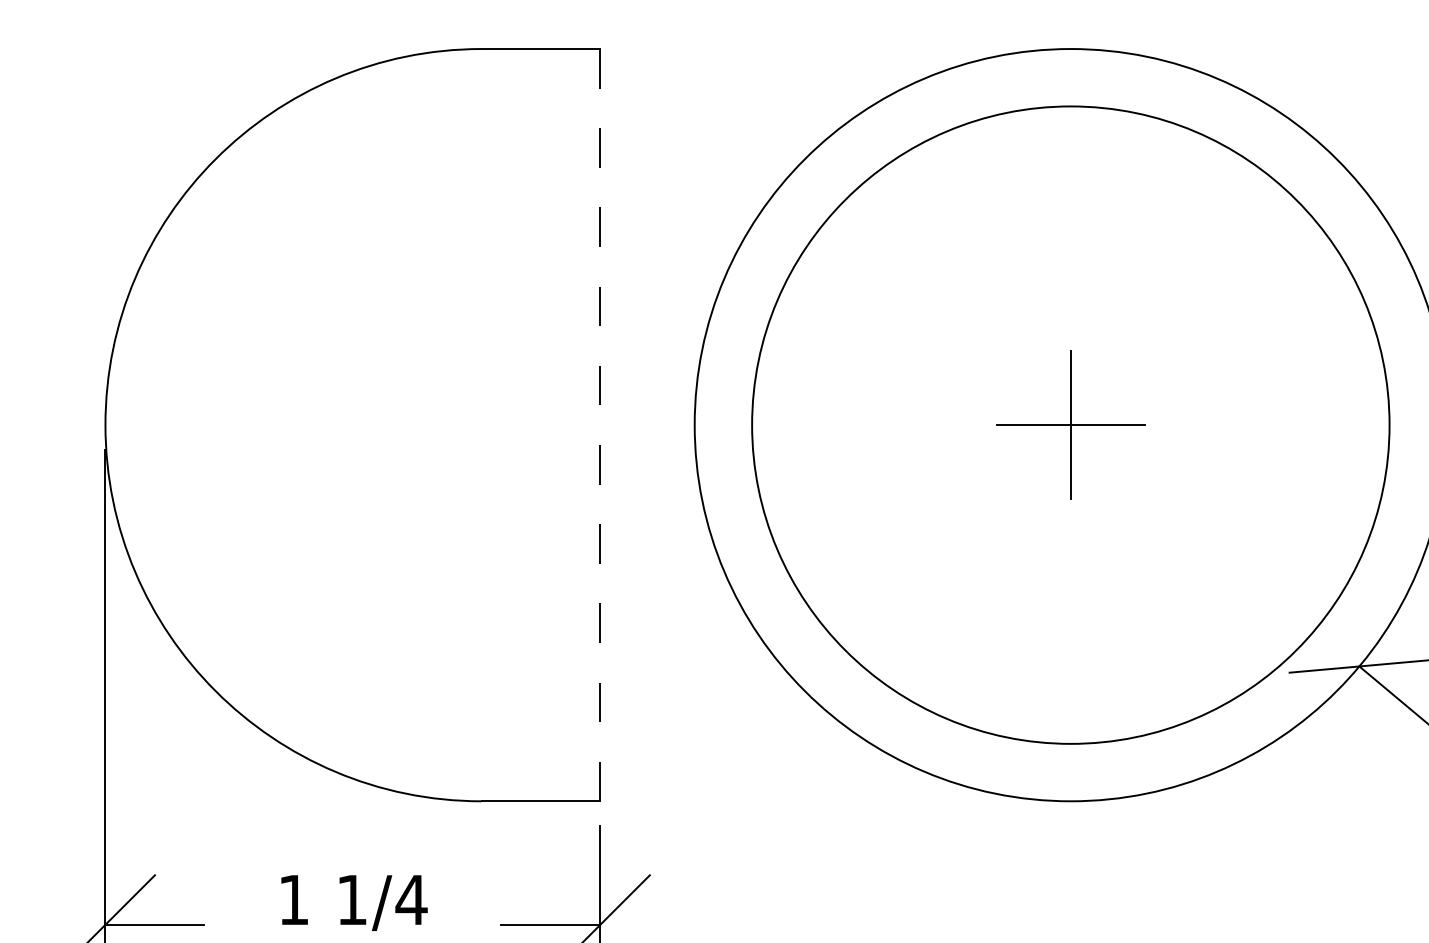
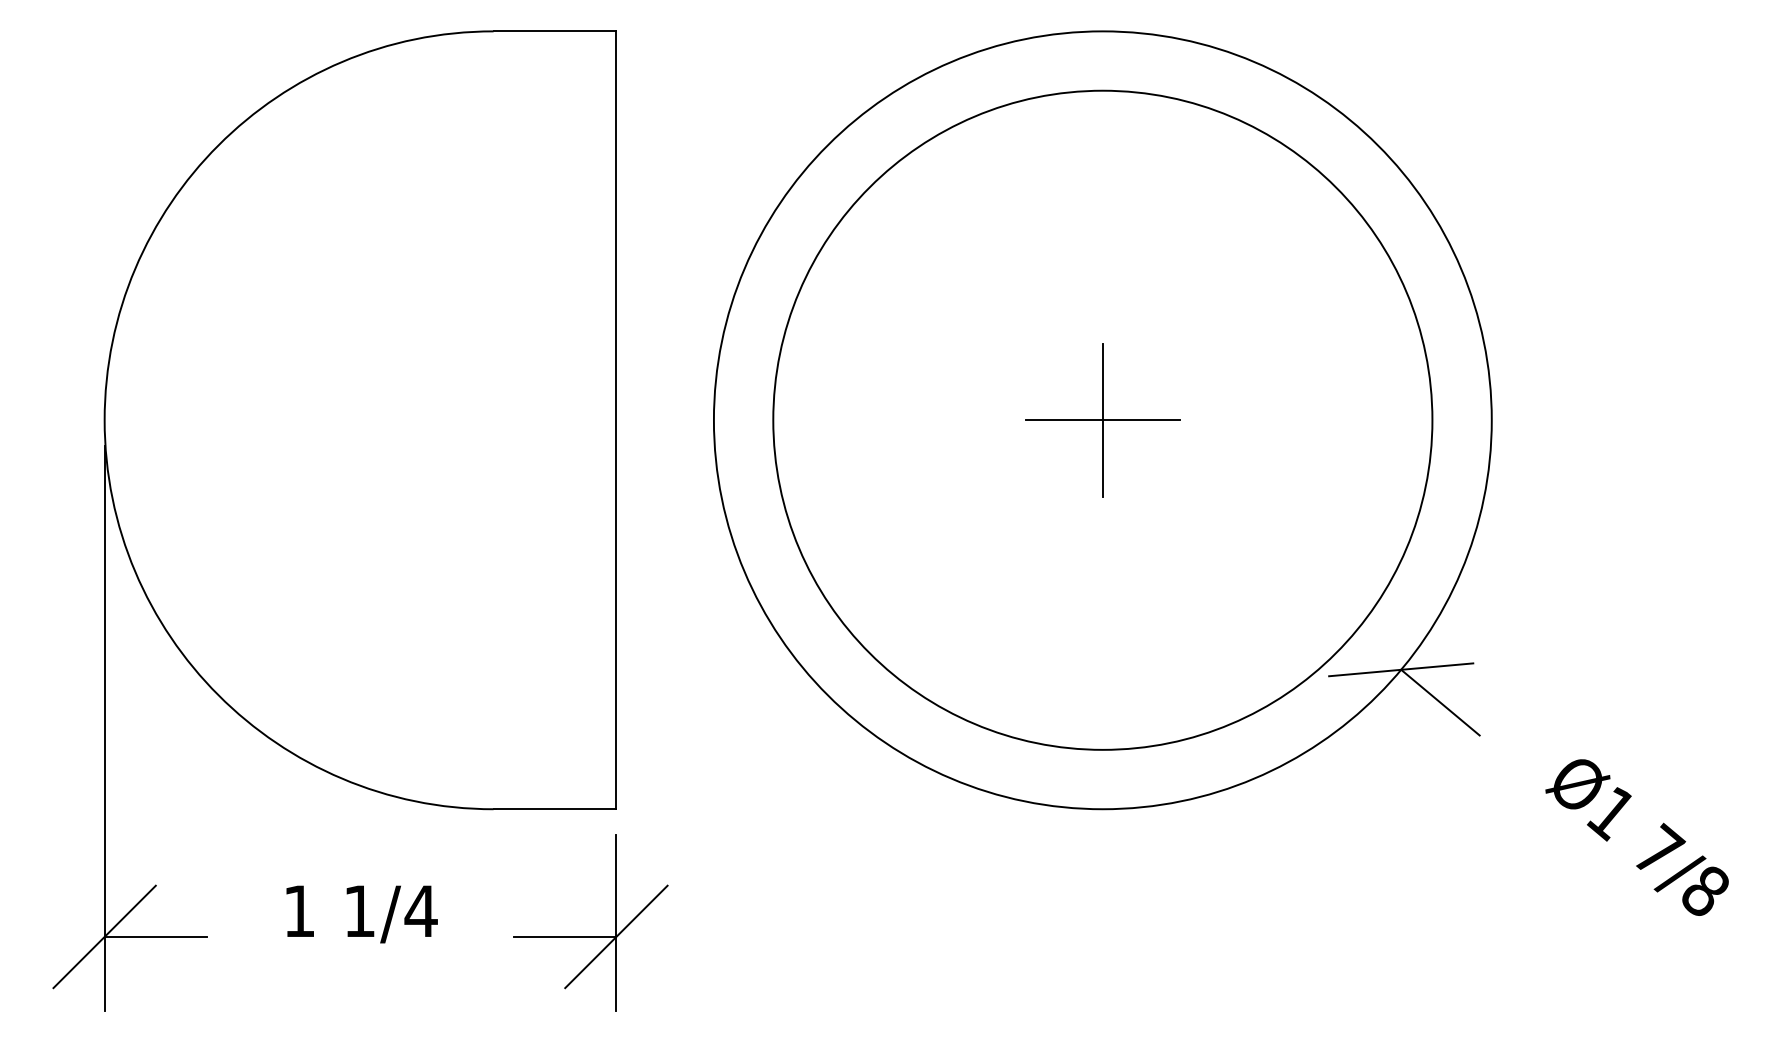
line: (600, 425) -> (616, 420), dashed -> solid

